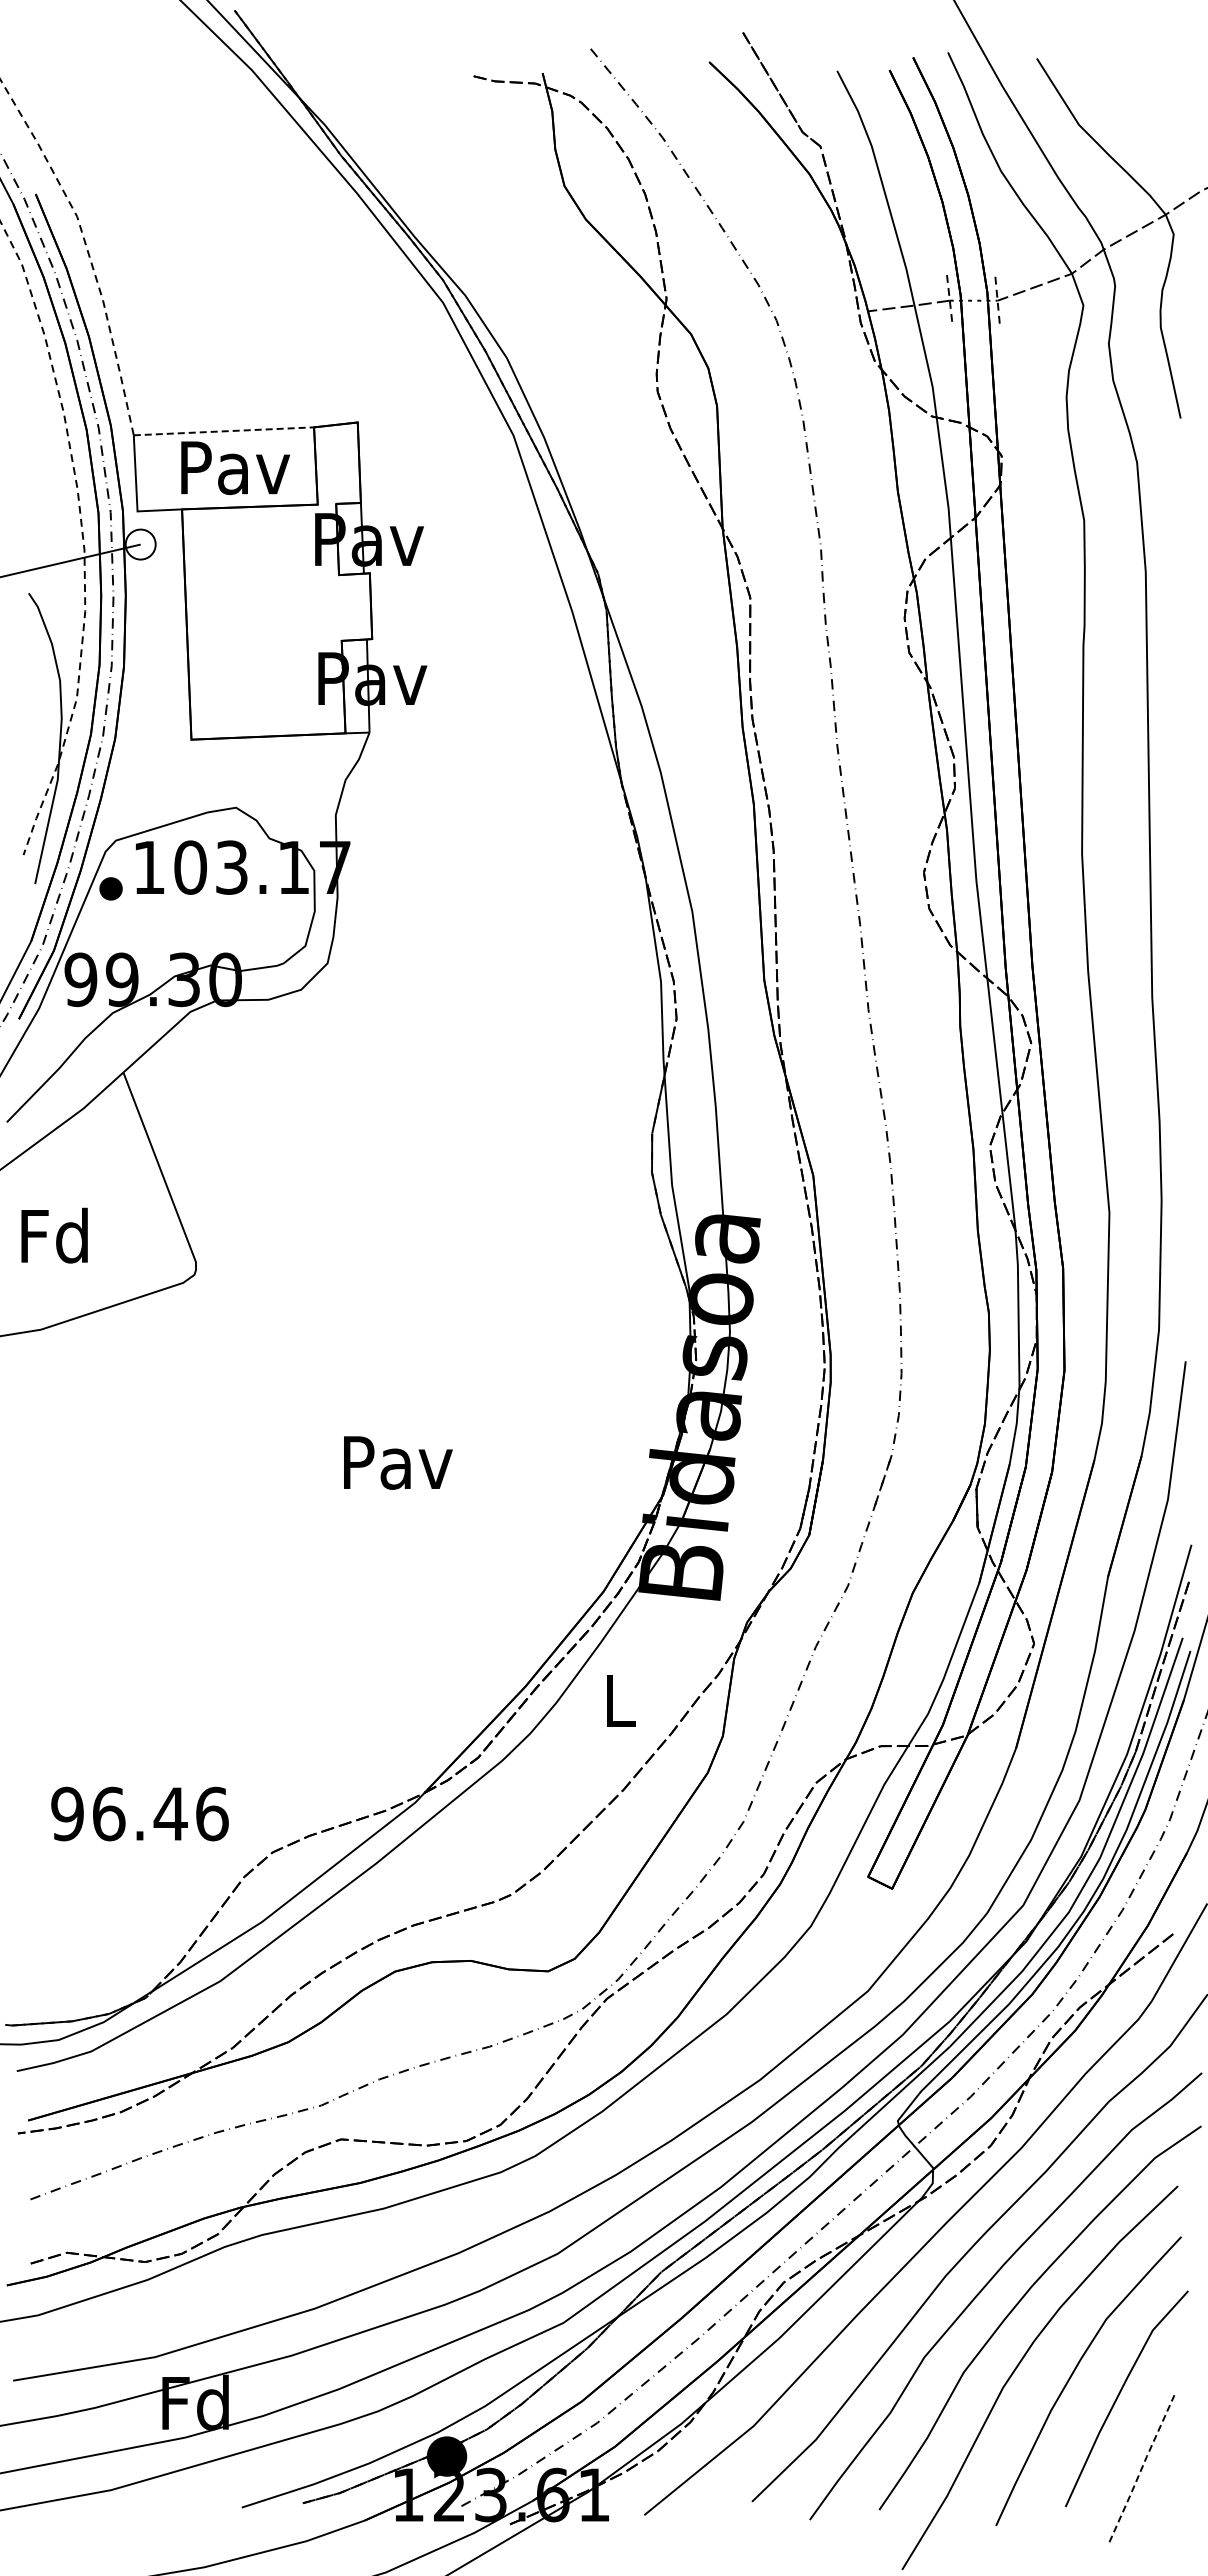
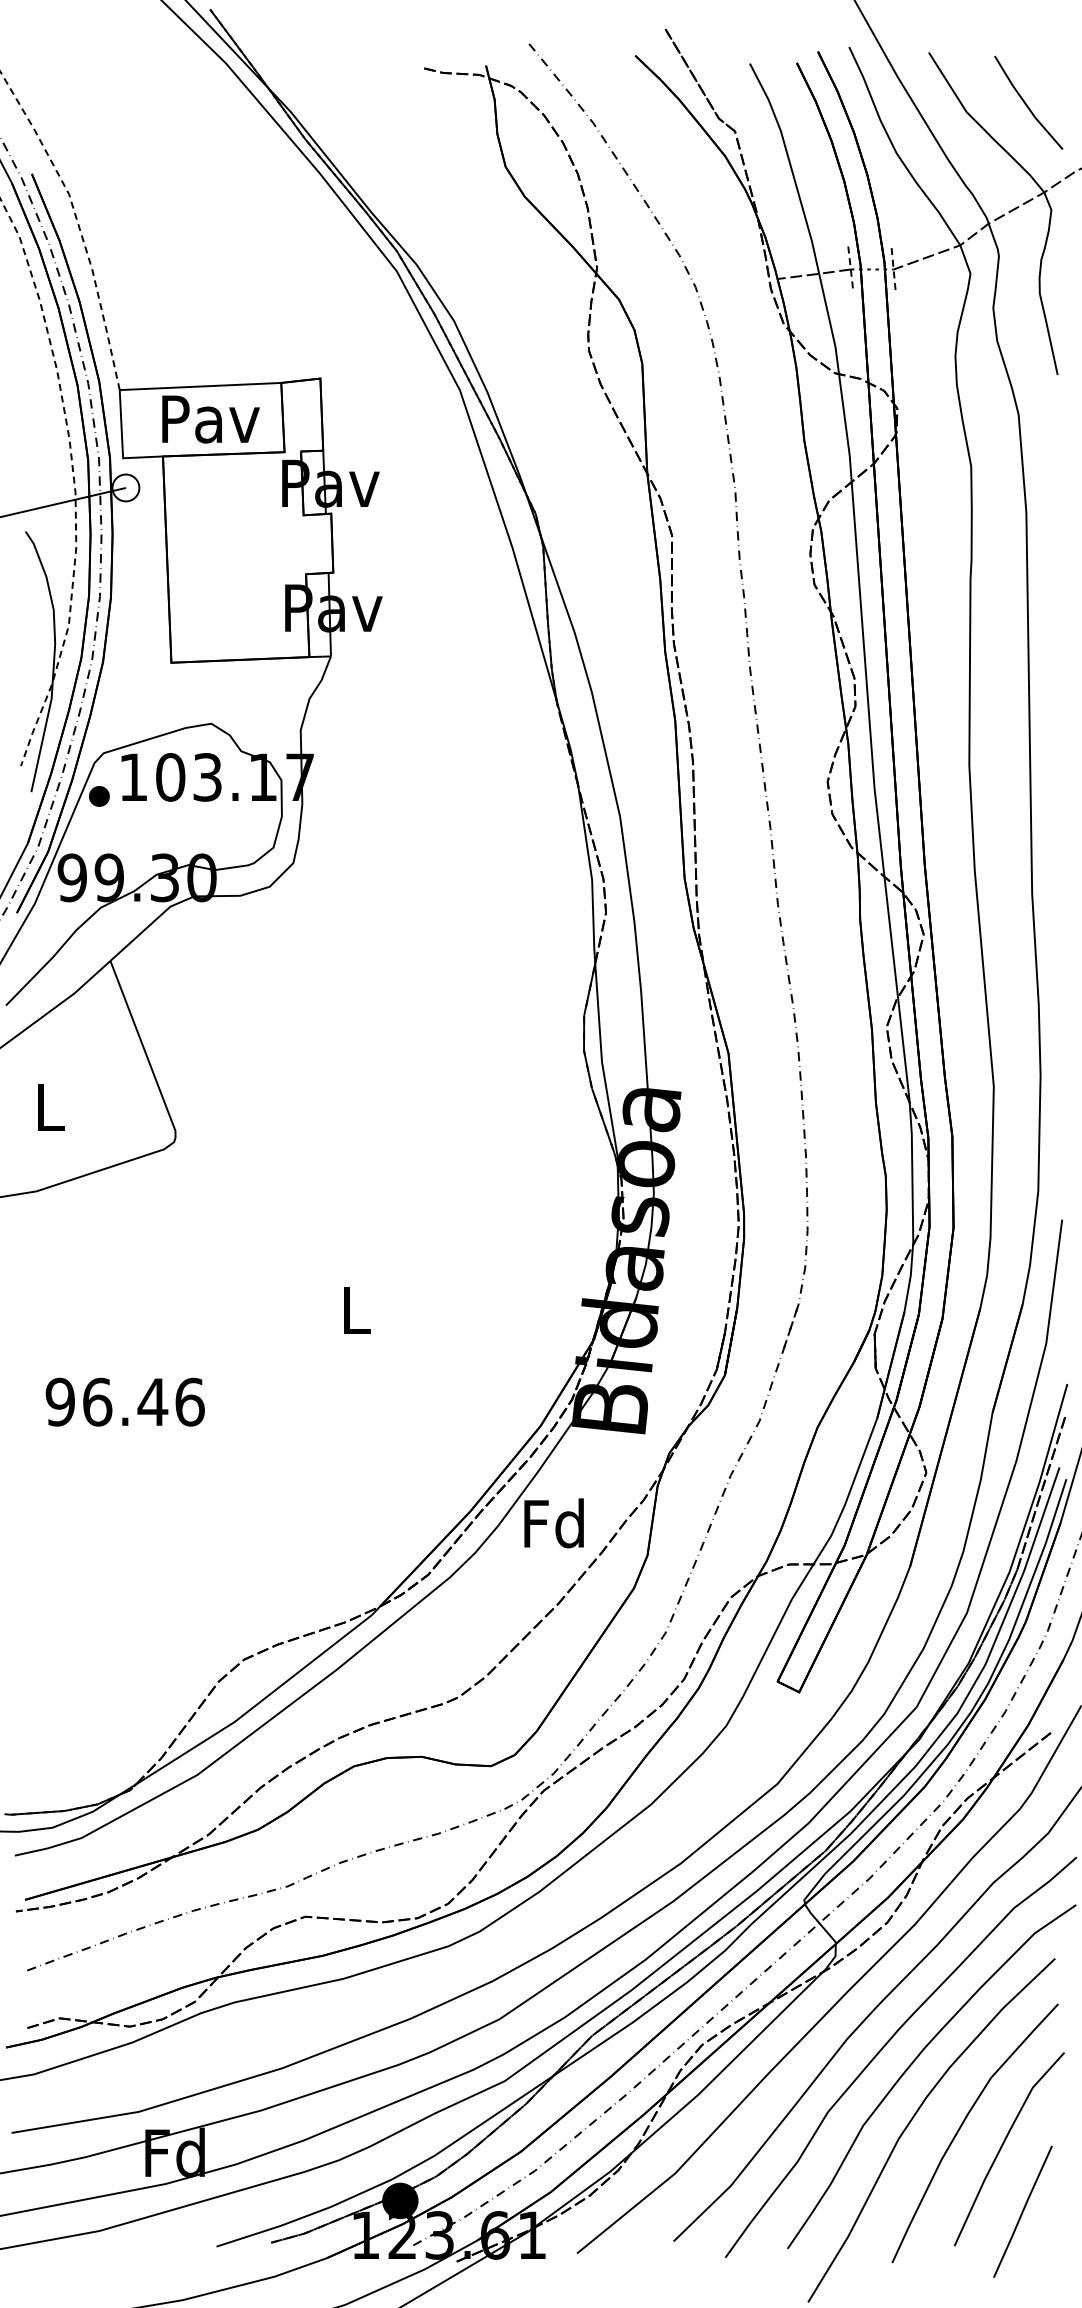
part: (1148, 114) -> (1028, 102), added
line: (224, 431) -> (201, 386), dashed -> solid
text: (54, 1235) -> (48, 1106), Fd -> L
text: (398, 1462) -> (356, 1310), Pav -> L
text: (618, 1700) -> (553, 1523), L -> Fd
text: (139, 1813) -> (124, 1401), moved
line: (1141, 2468) -> (1022, 2211), dashed -> solid

